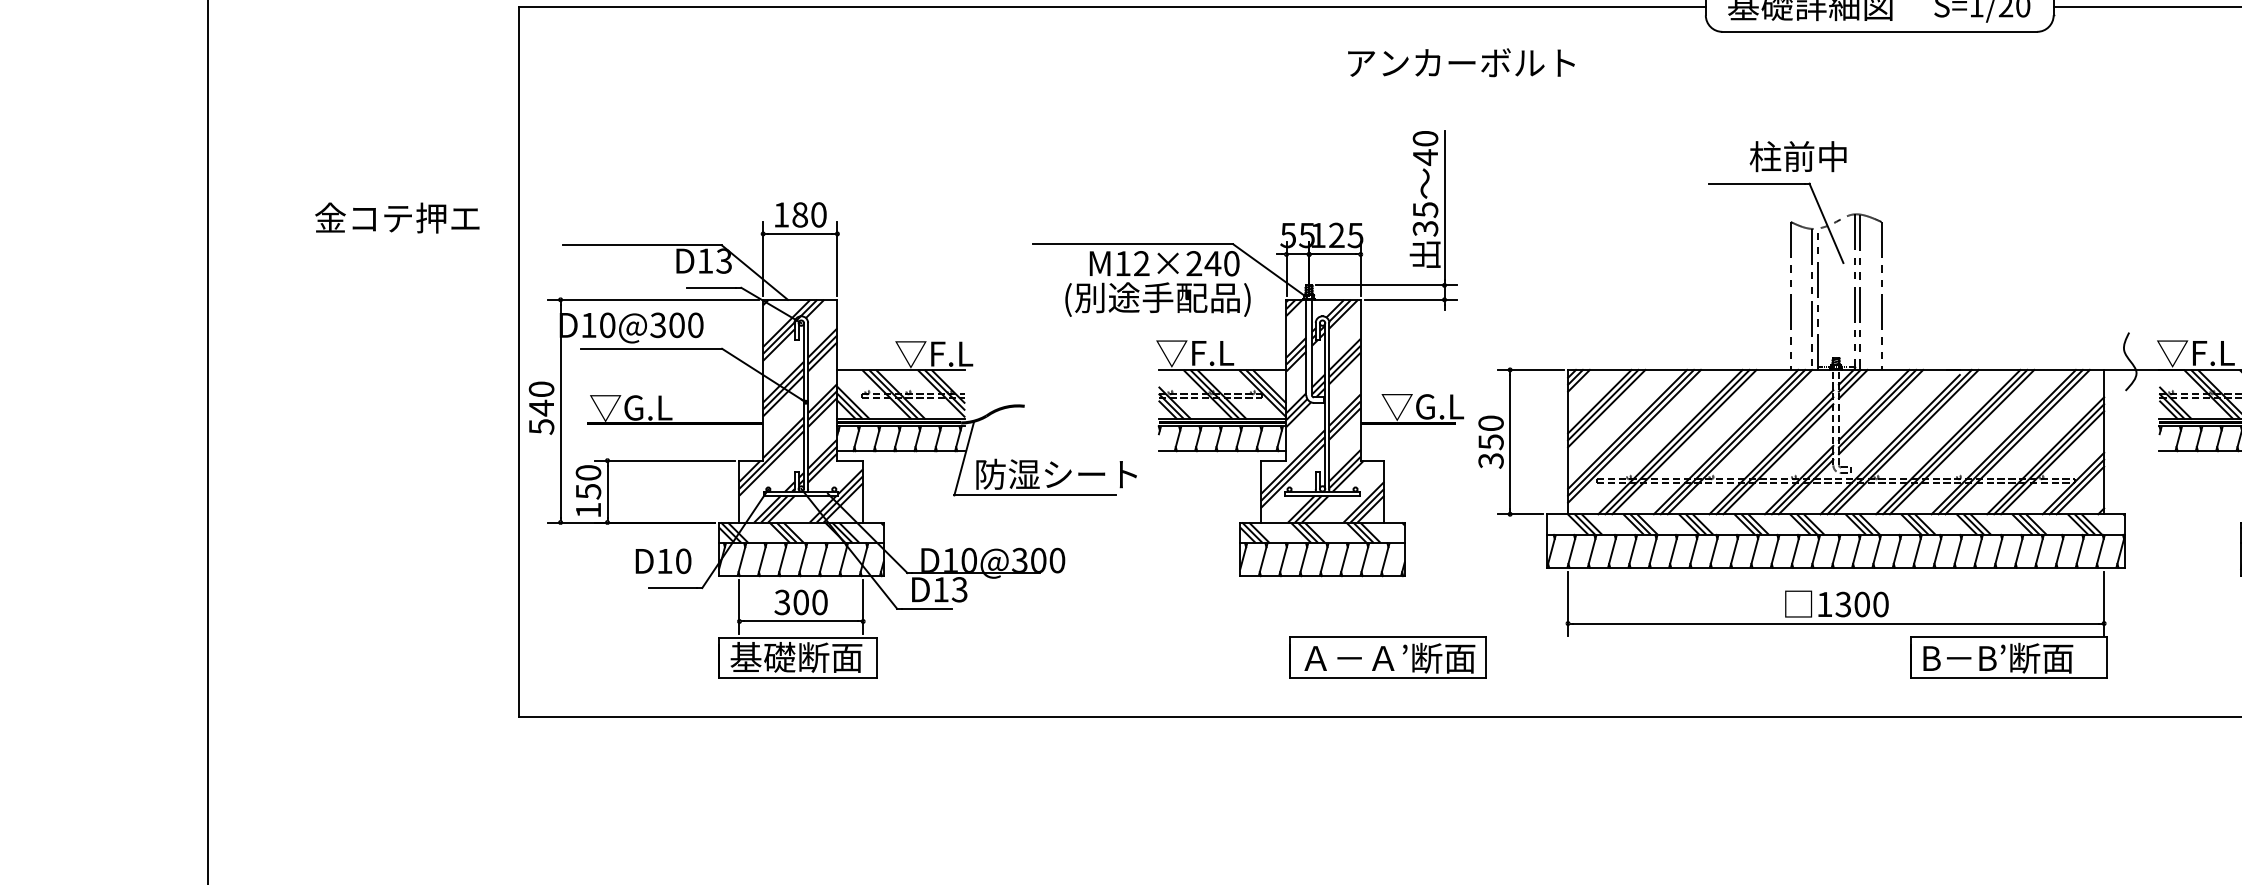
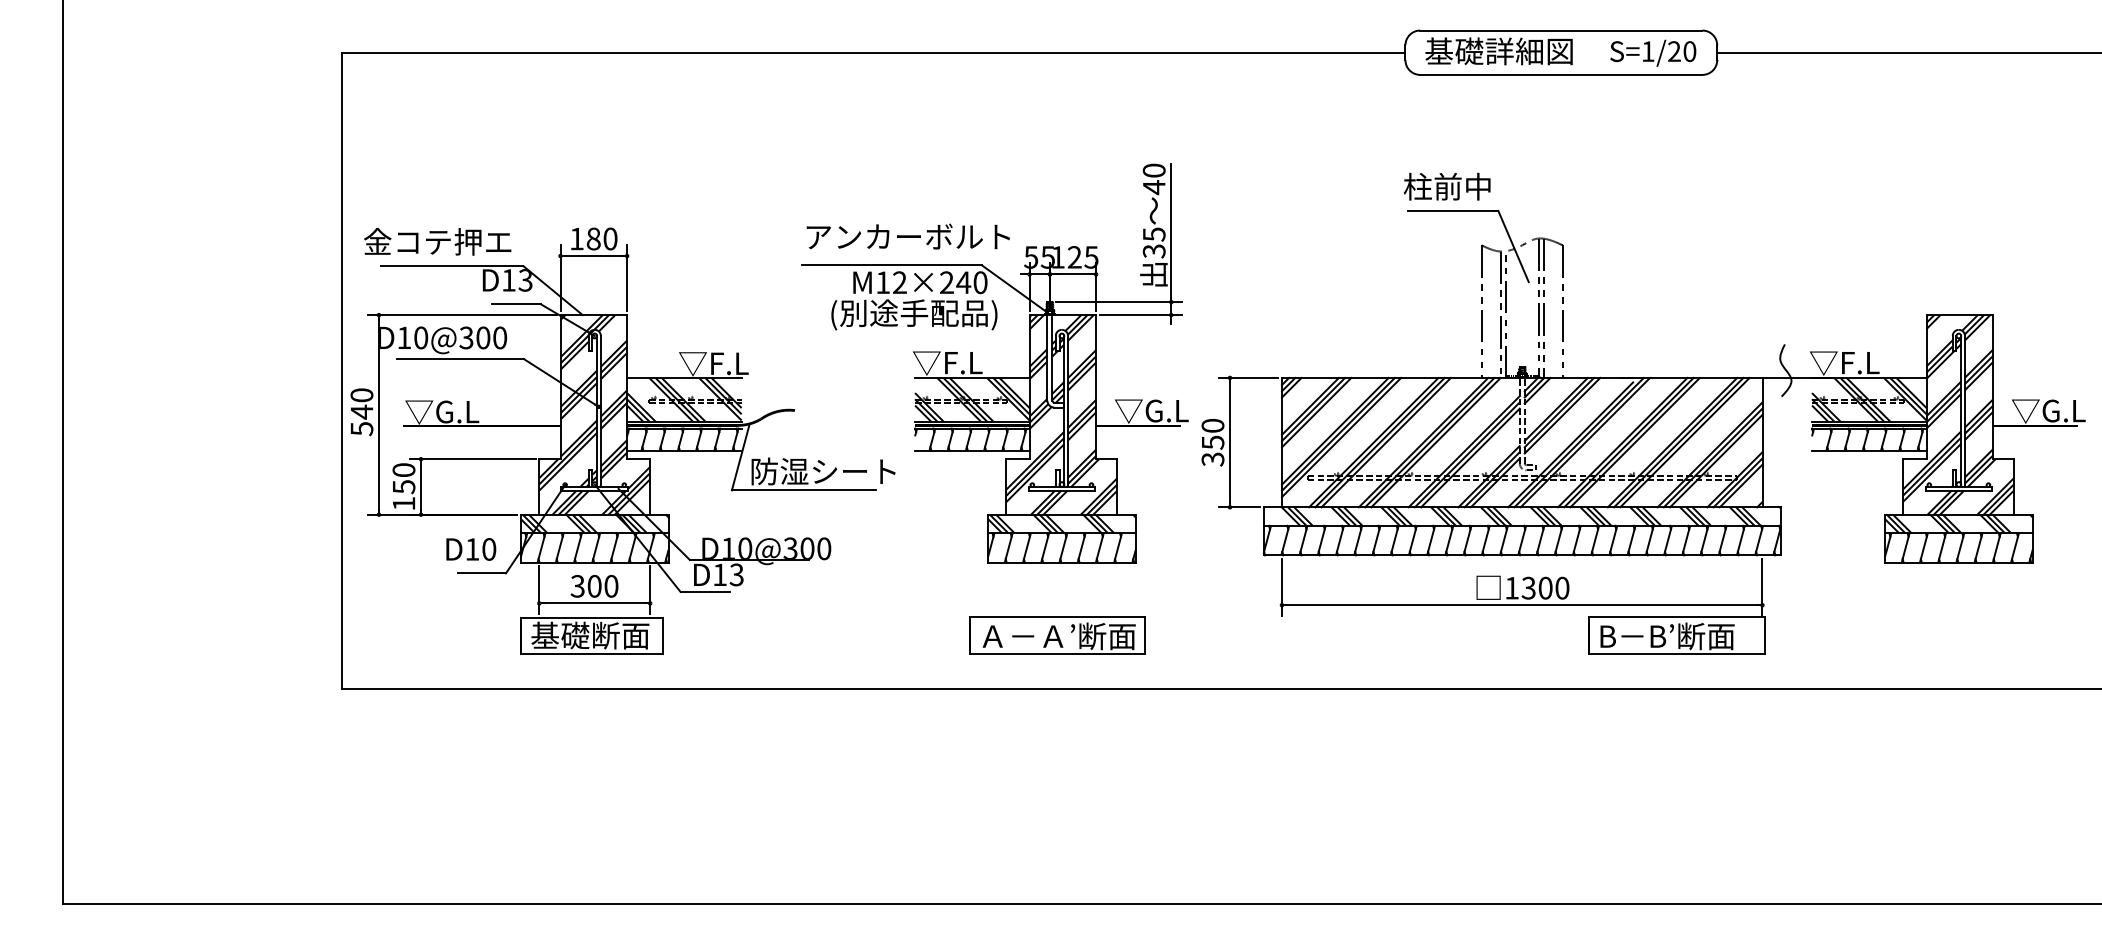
text: (1460, 62) -> (907, 236), moved
text: (1798, 156) -> (1447, 186), moved
text: (397, 217) -> (437, 241), moved
part: (1387, 657) -> (1057, 635), moved

